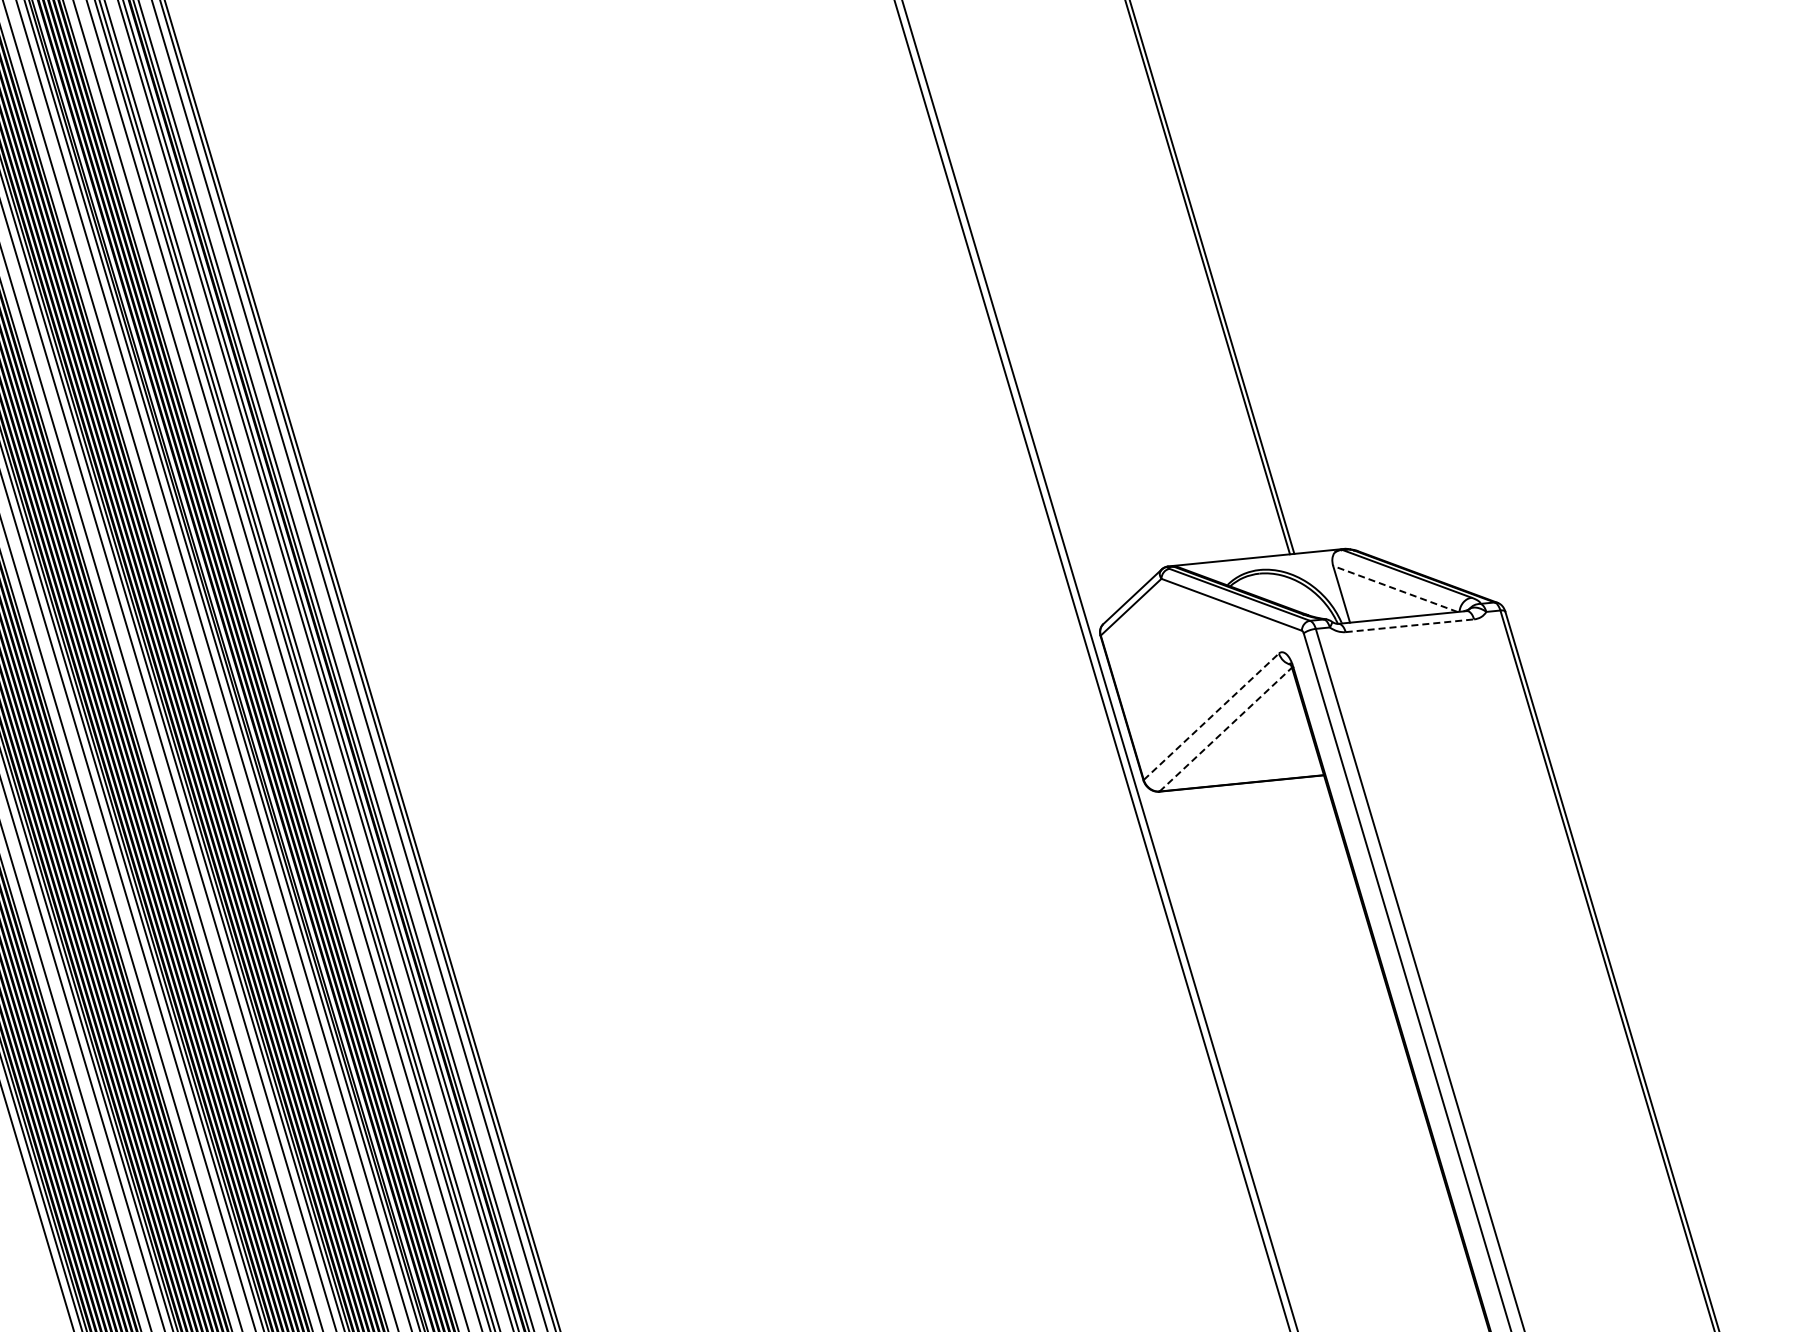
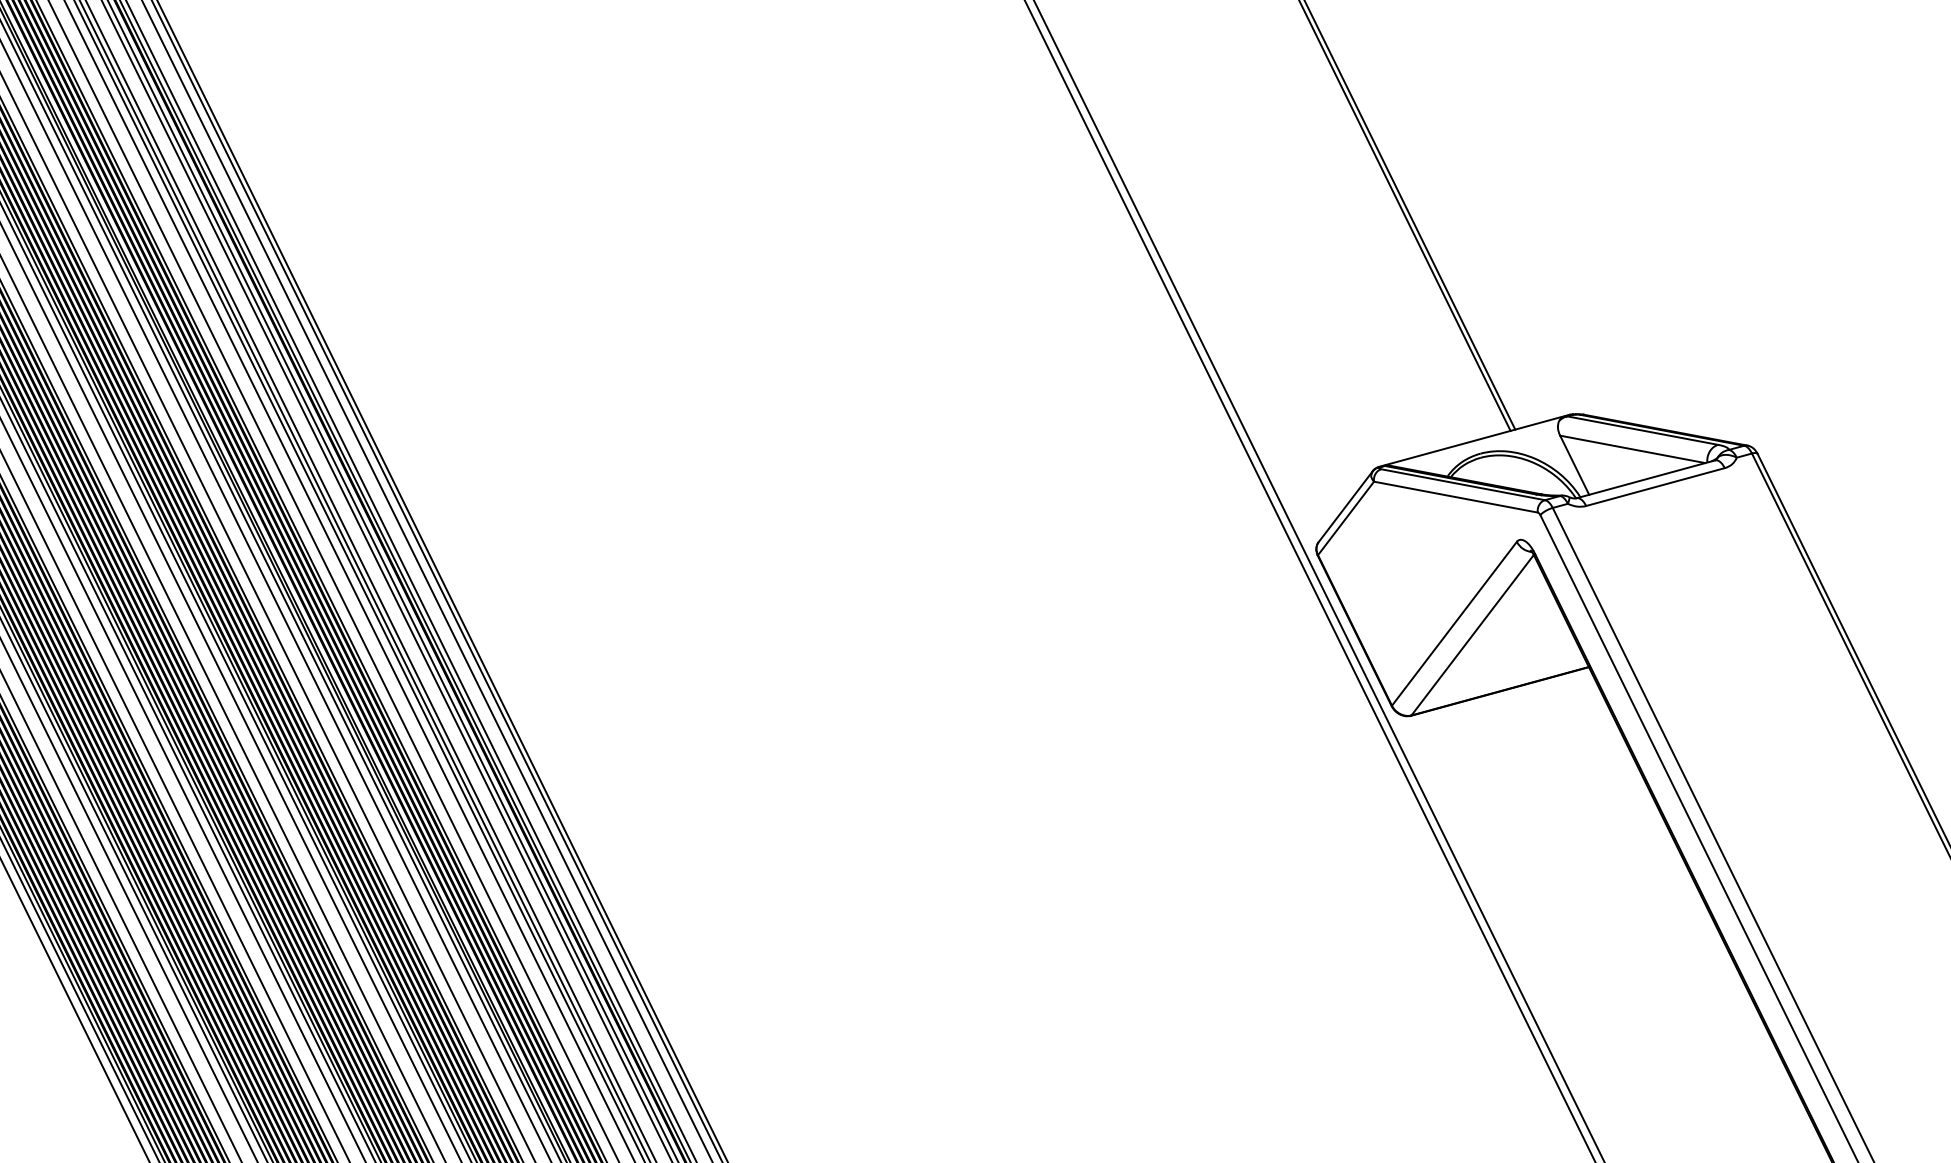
line: (1394, 588) -> (1631, 449), dashed -> solid
line: (1409, 625) -> (1654, 486), dashed -> solid
line: (1211, 716) -> (1454, 623), dashed -> solid
line: (1225, 729) -> (1472, 635), dashed -> solid

